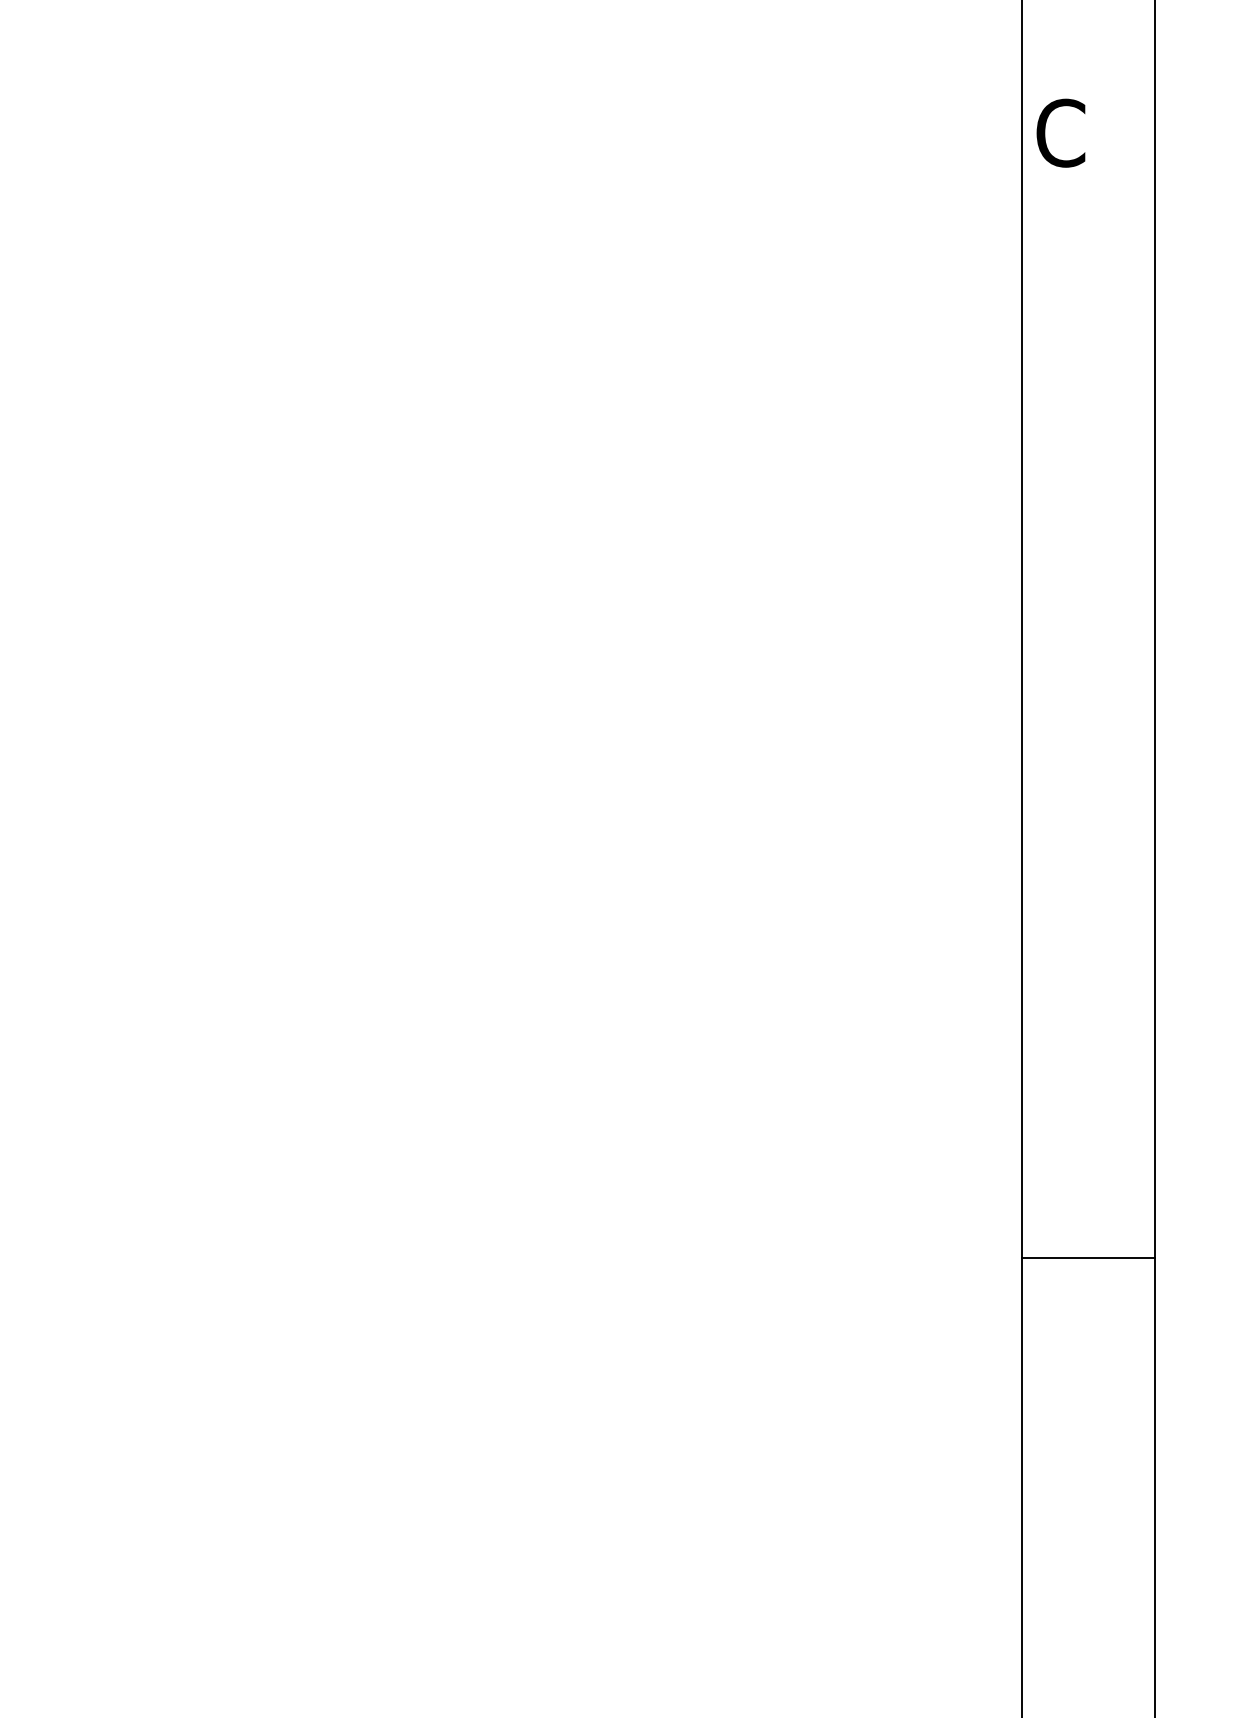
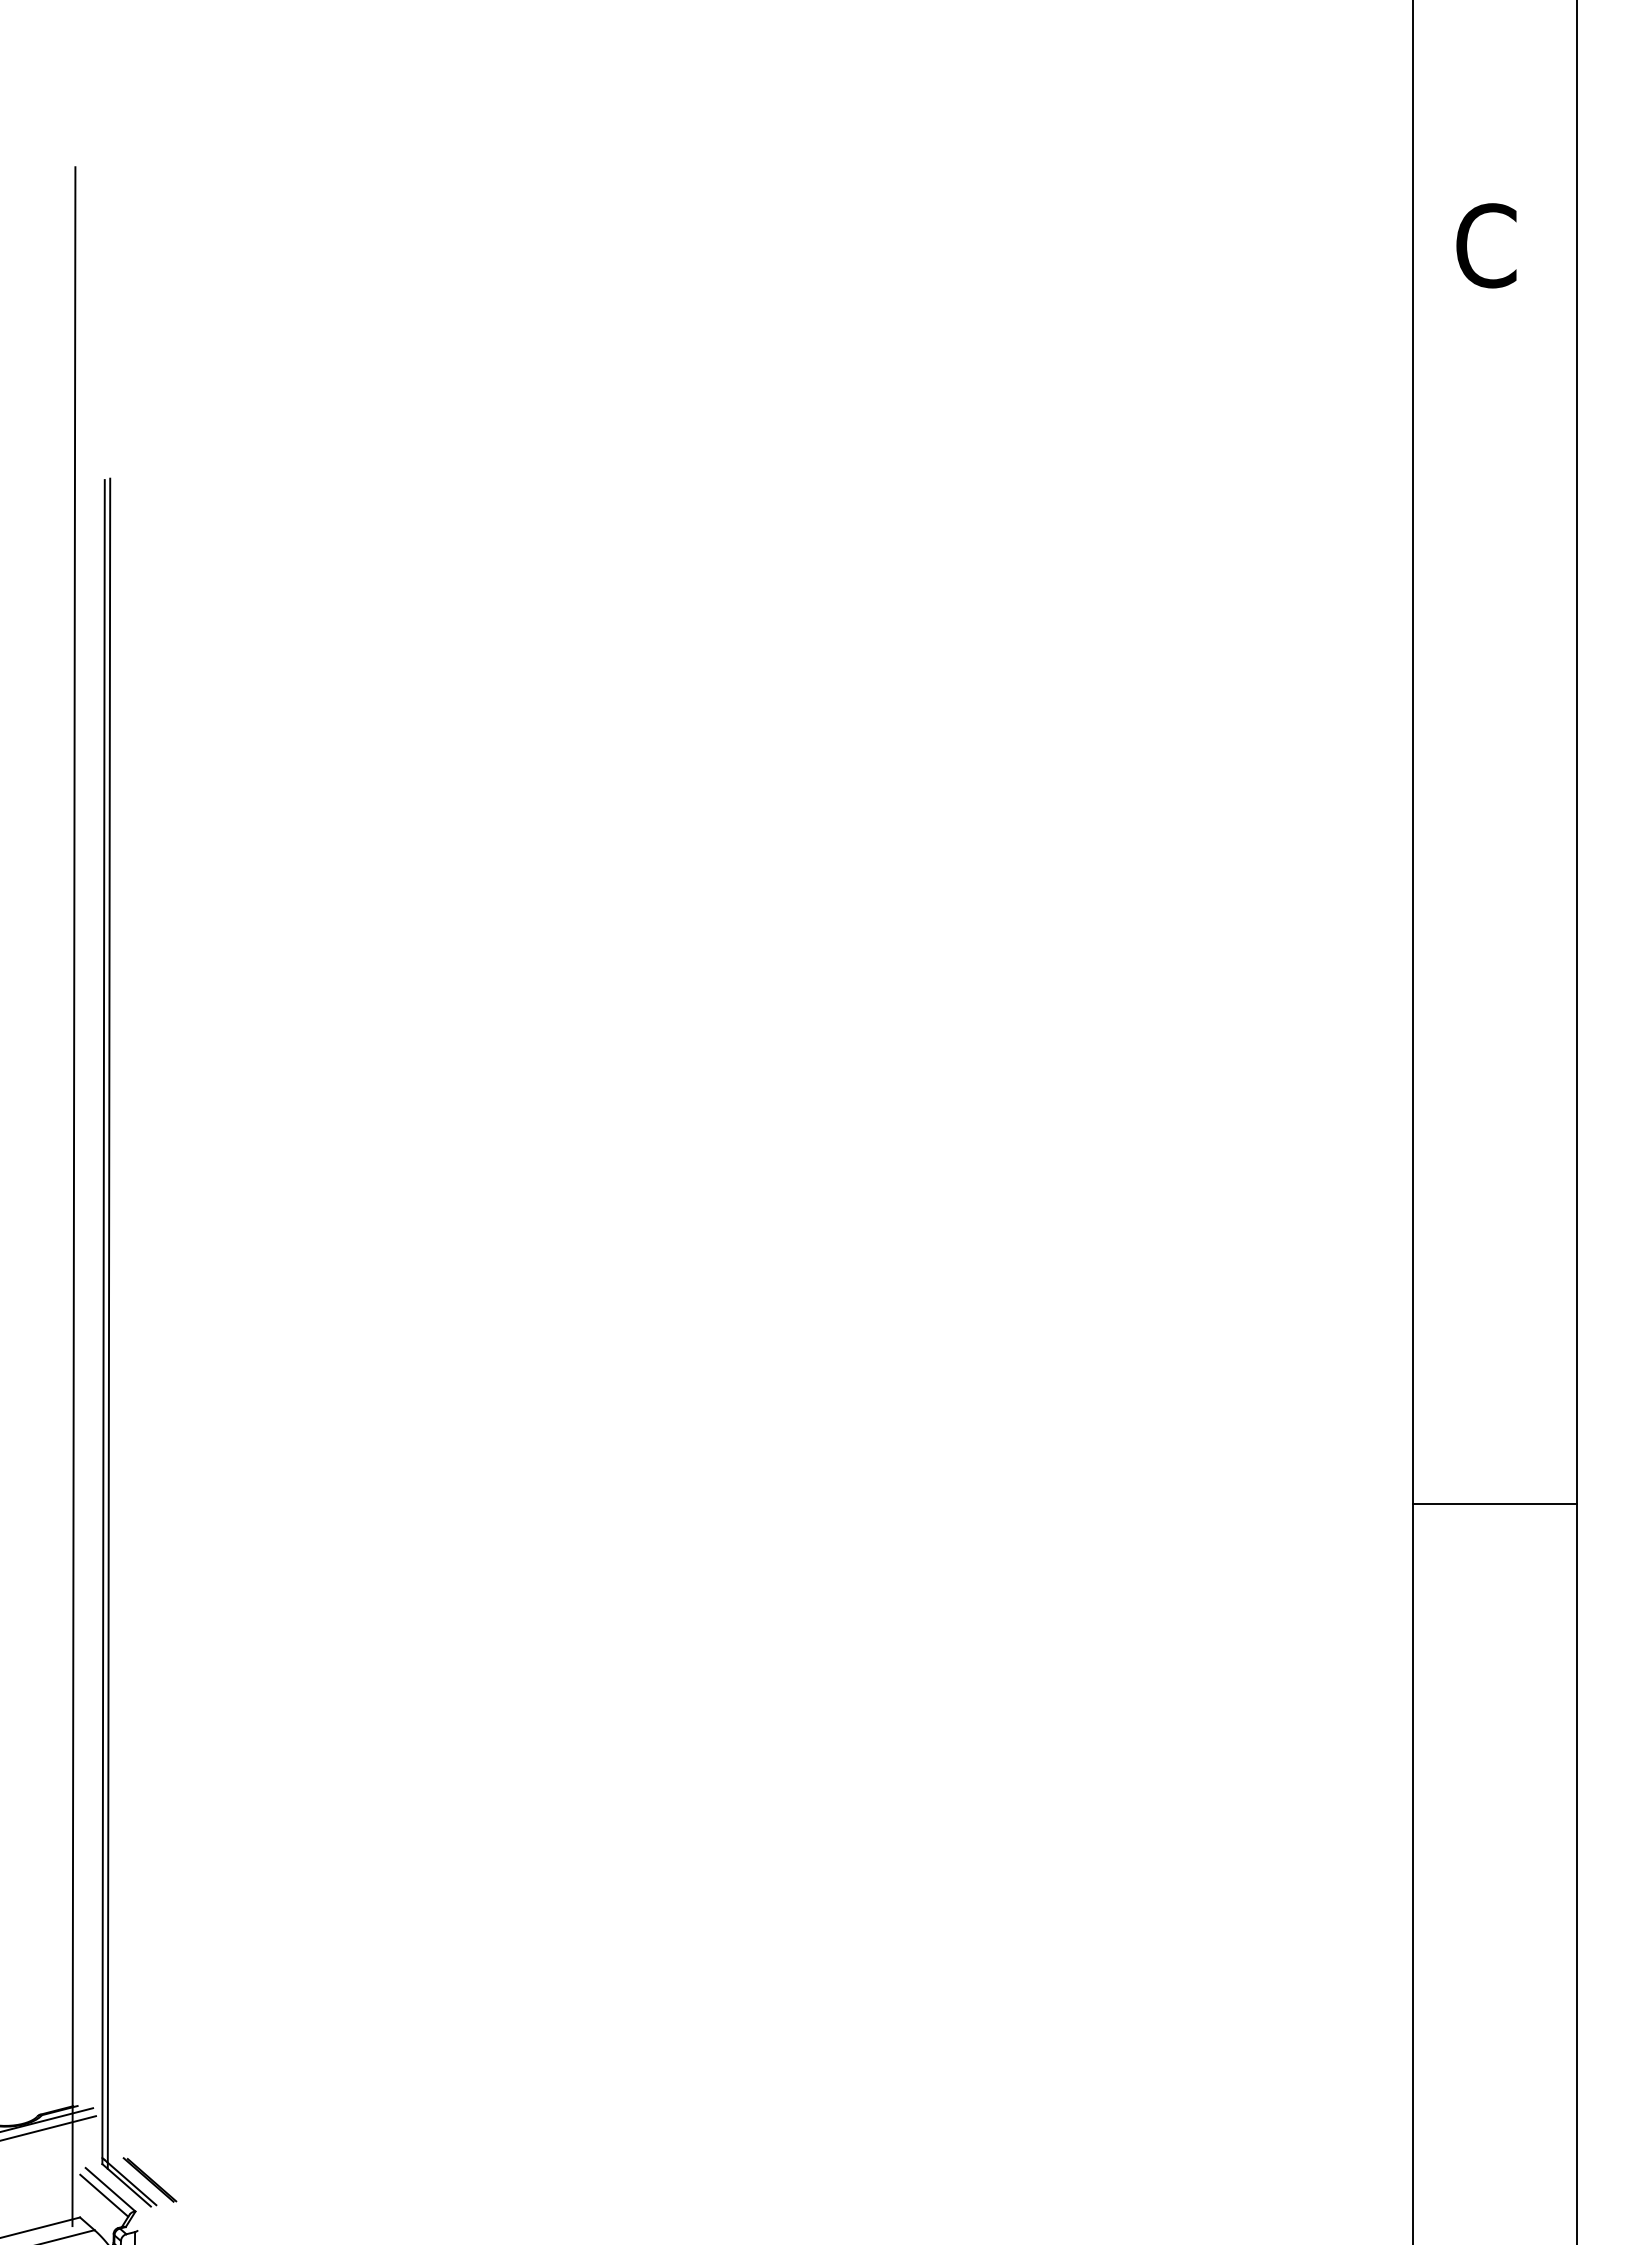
text: (1060, 132) -> (1486, 245), moved

